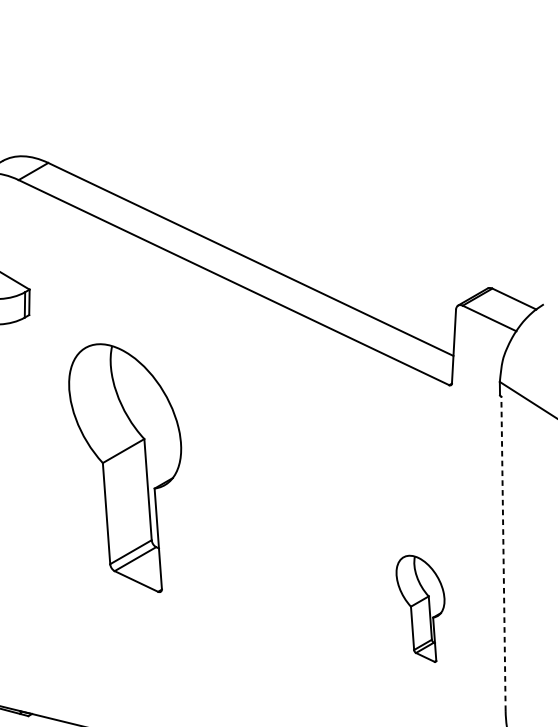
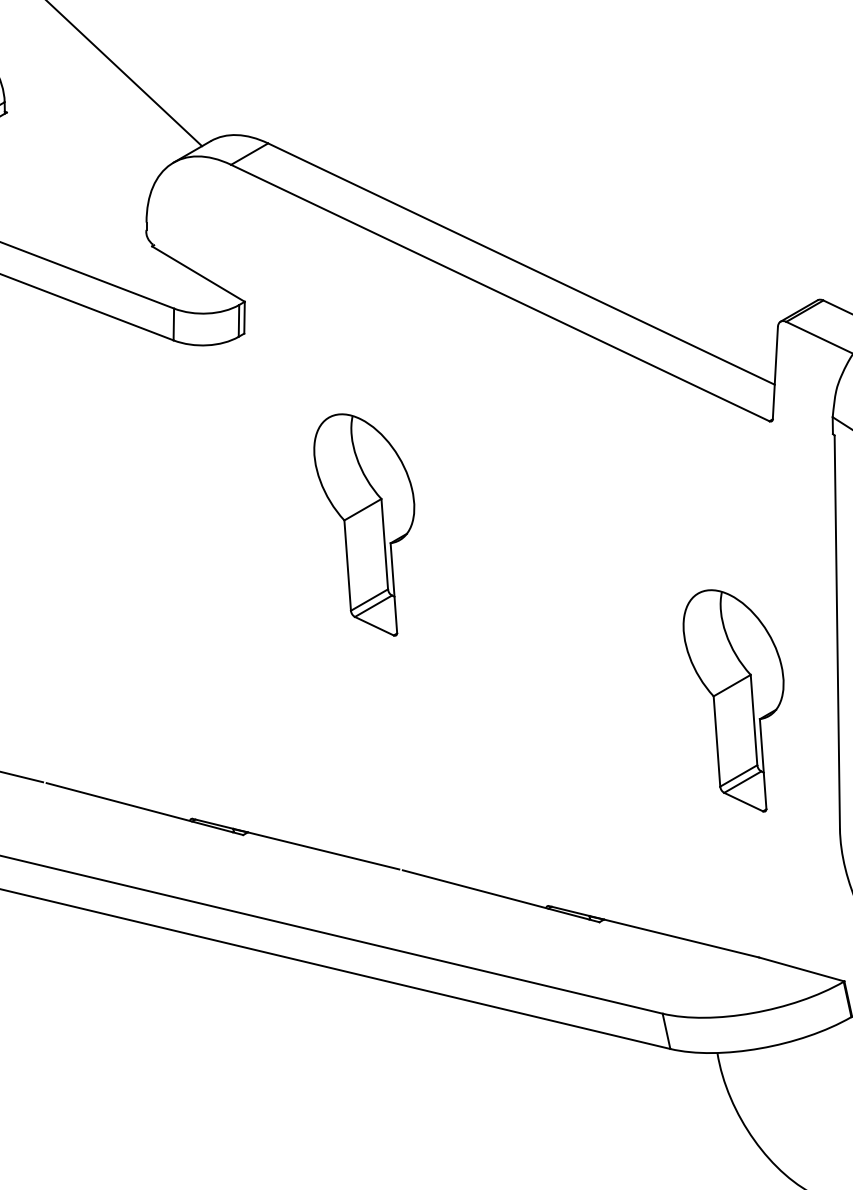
part: (125, 467) -> (364, 524), size x0.71
line: (503, 554) -> (837, 632), dashed -> solid
part: (420, 608) -> (733, 700), size x1.67

